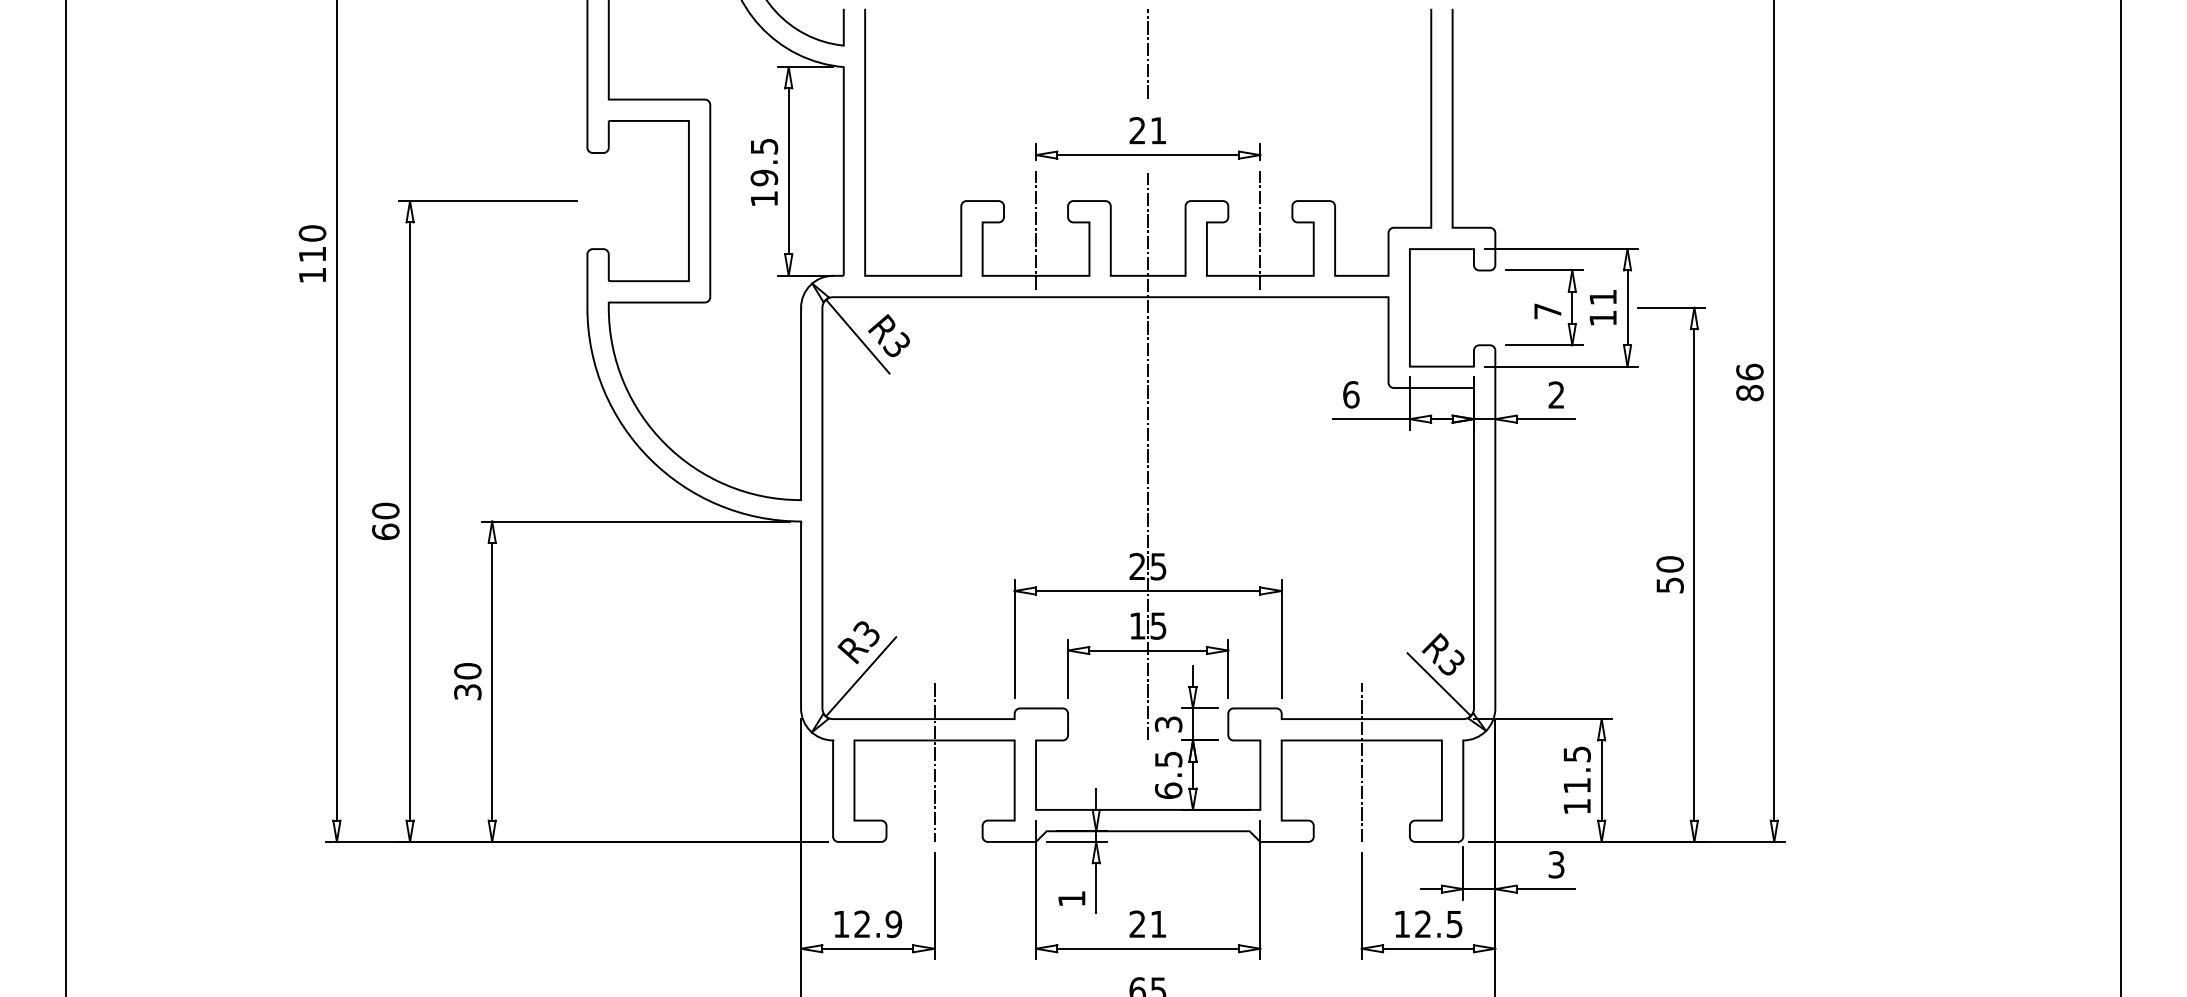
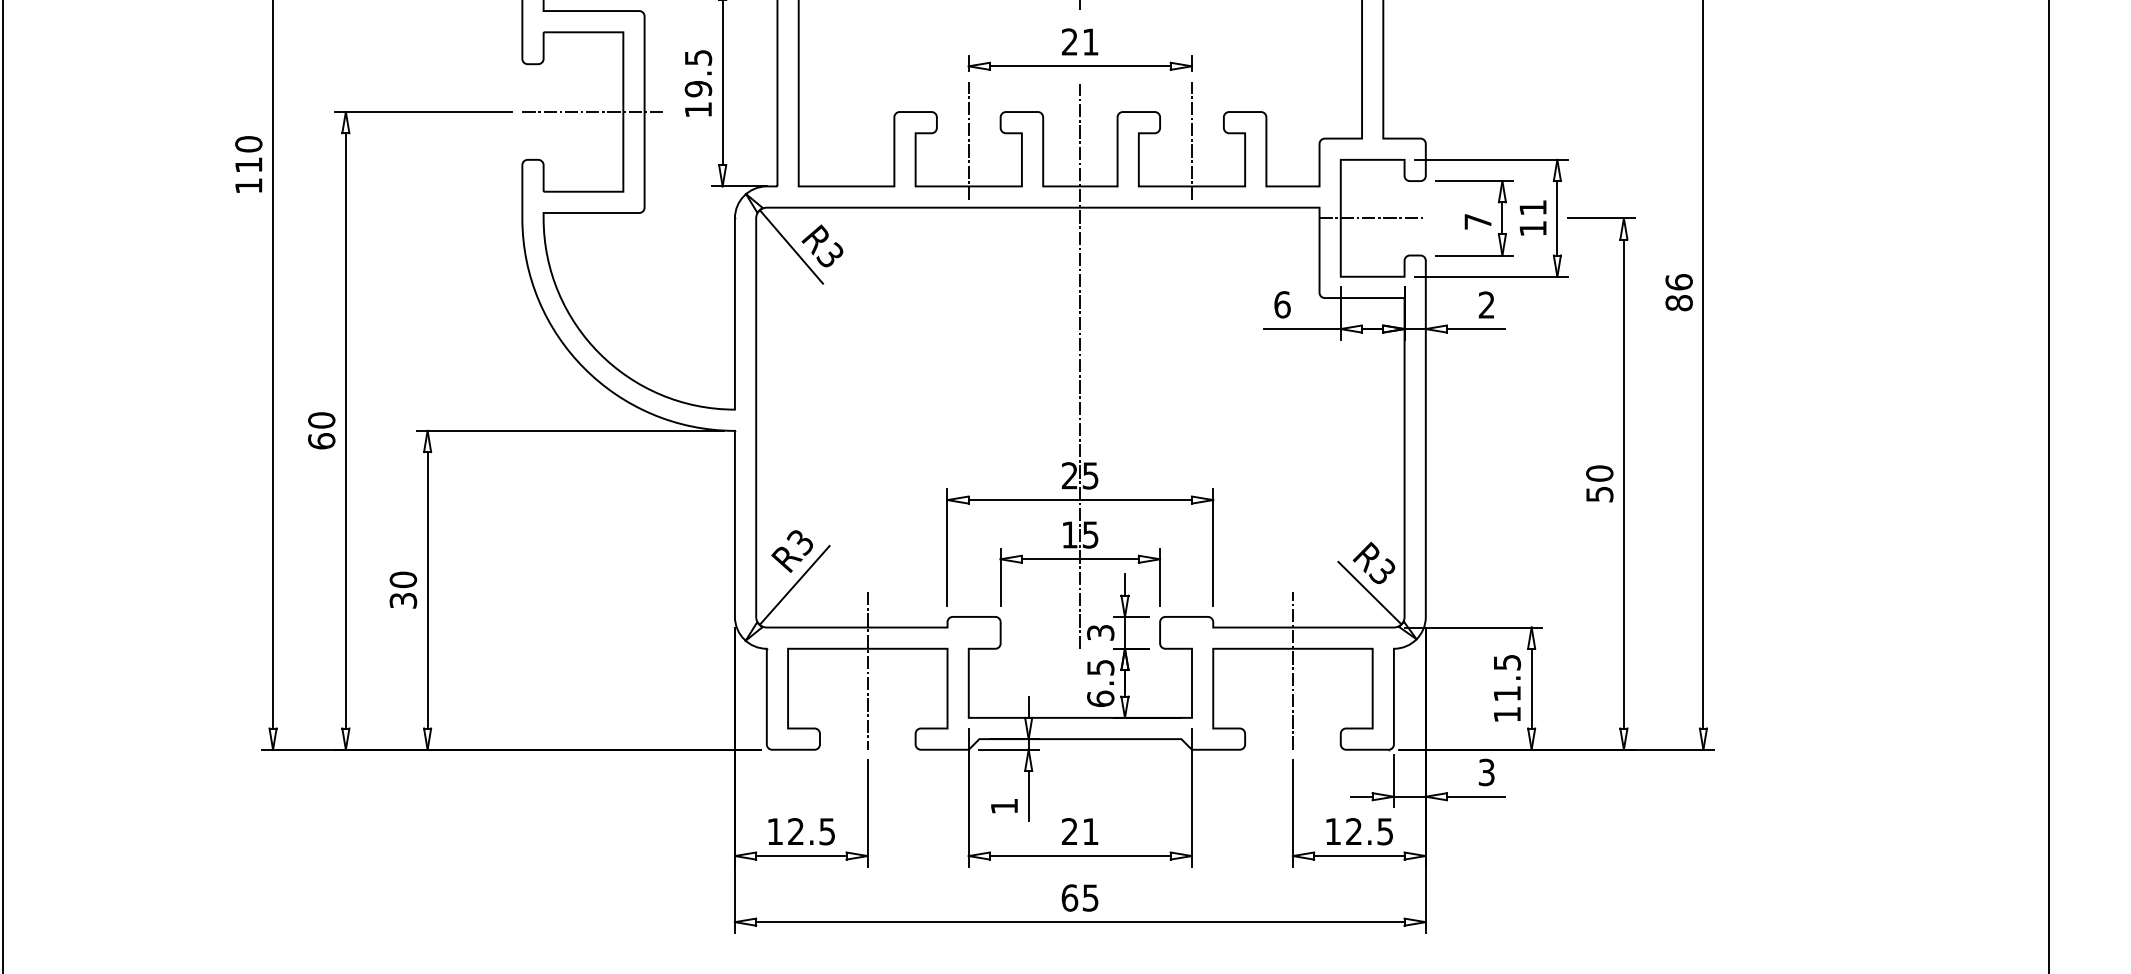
line: (658, 201) -> (593, 112), added
line: (1441, 307) -> (1372, 217), added
text: (893, 923) -> (826, 830), 12.9 -> 12.5

